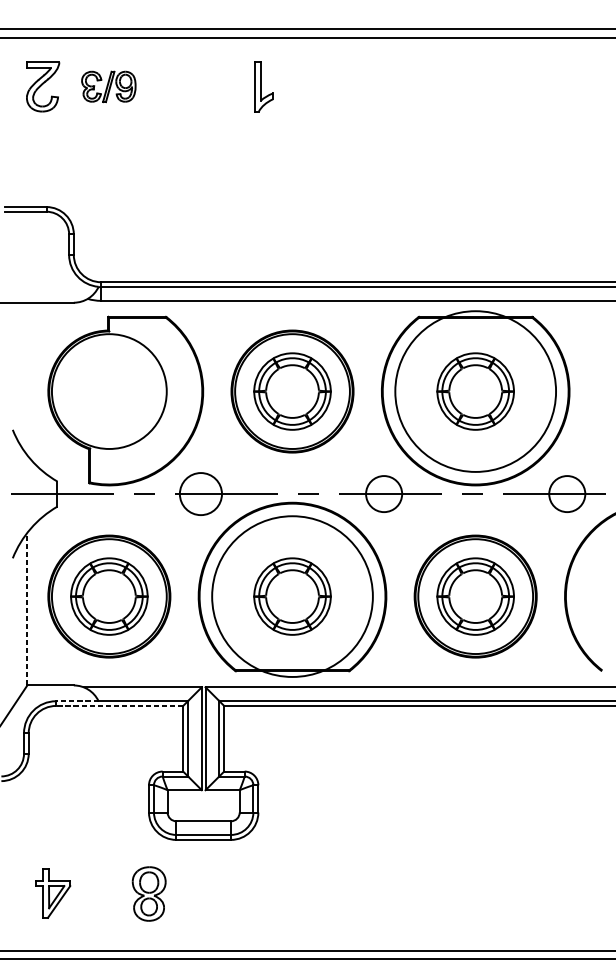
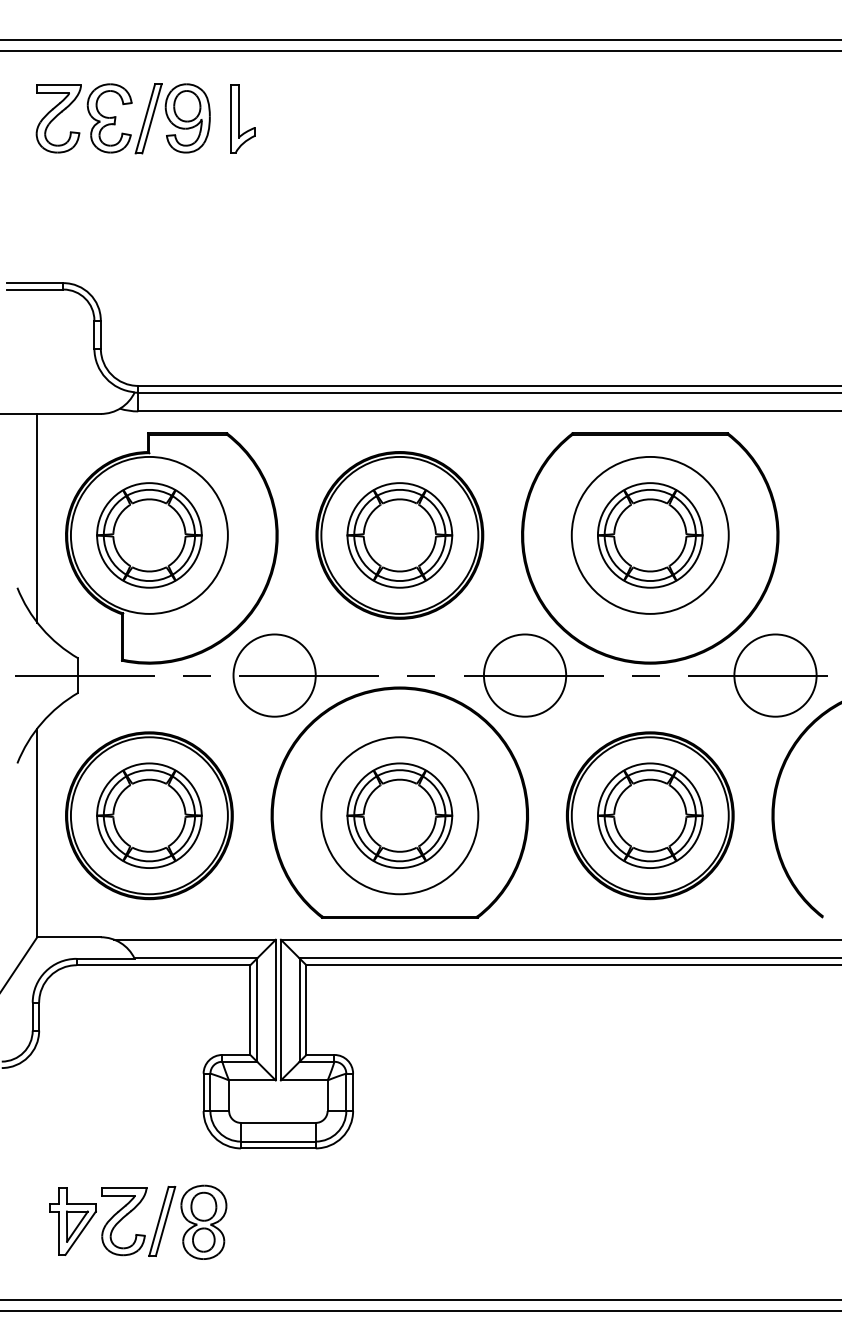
part: (108, 86) -> (148, 118), size x1.67
part: (263, 86) -> (242, 118), moved
line: (27, 378) -> (37, 517), added
circle: (475, 390) -> (649, 534), size x0.71
part: (109, 391) -> (149, 535), added
circle: (200, 494) -> (274, 675), size x1.43
circle: (383, 494) -> (524, 675), size x1.67
circle: (567, 494) -> (775, 675), size x1.67
circle: (292, 596) -> (399, 815), size x0.71
line: (27, 608) -> (37, 832), dashed -> solid
line: (77, 701) -> (105, 958), dashed -> solid
line: (119, 706) -> (163, 965), dashed -> solid
part: (96, 886) -> (131, 1212), added

